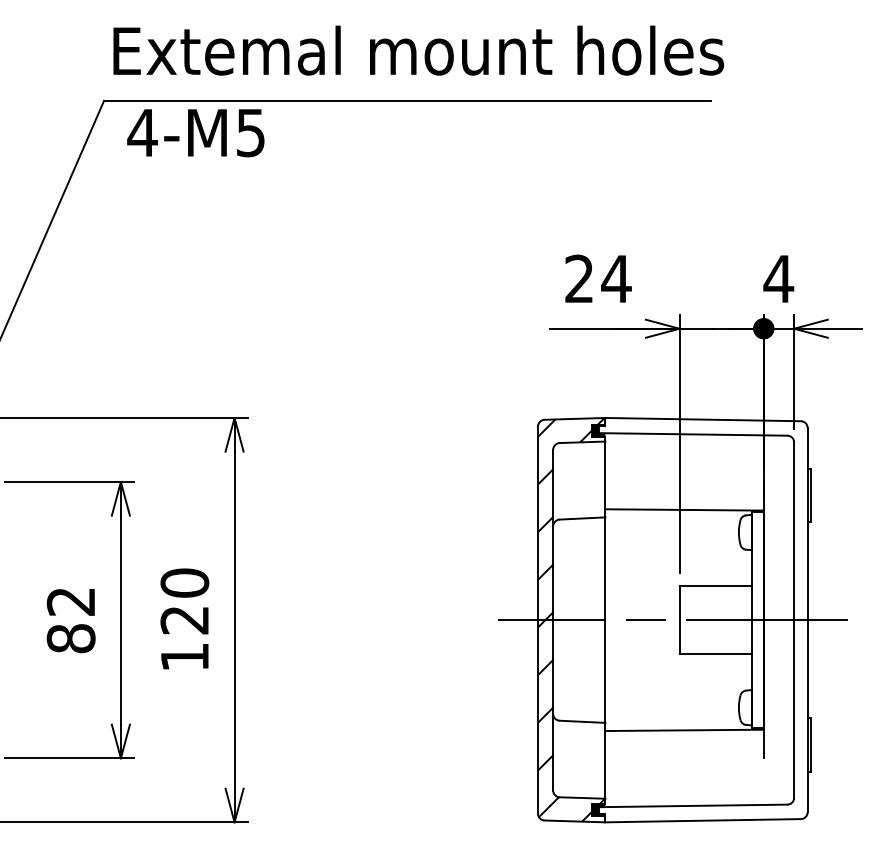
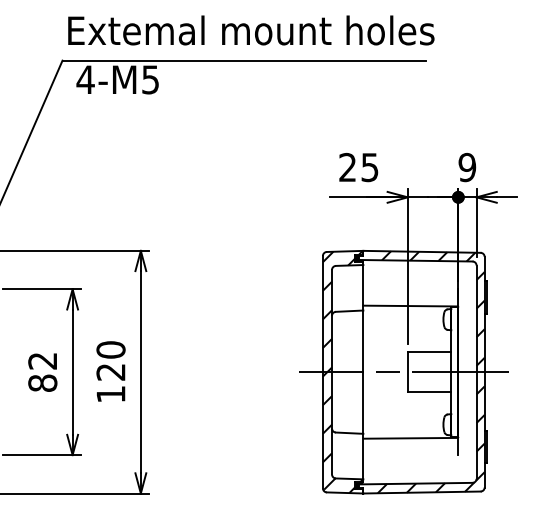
text: (615, 278) -> (369, 167), 24 -> 25
text: (779, 278) -> (467, 167), 4 -> 9
hatch: (717, 620) -> (430, 372), added

